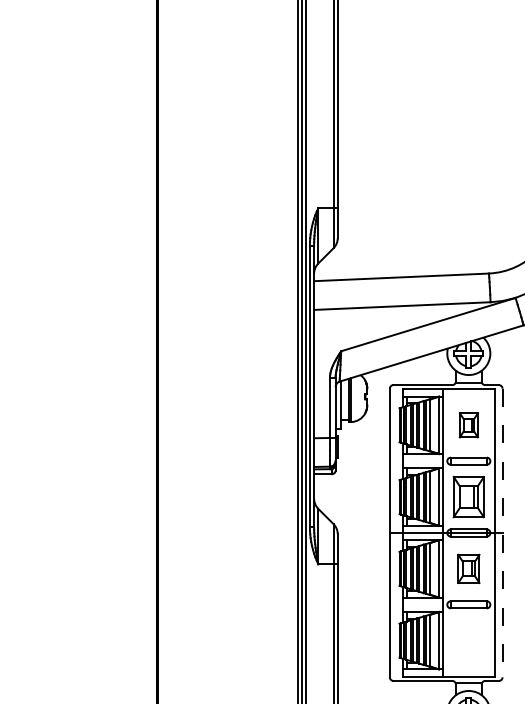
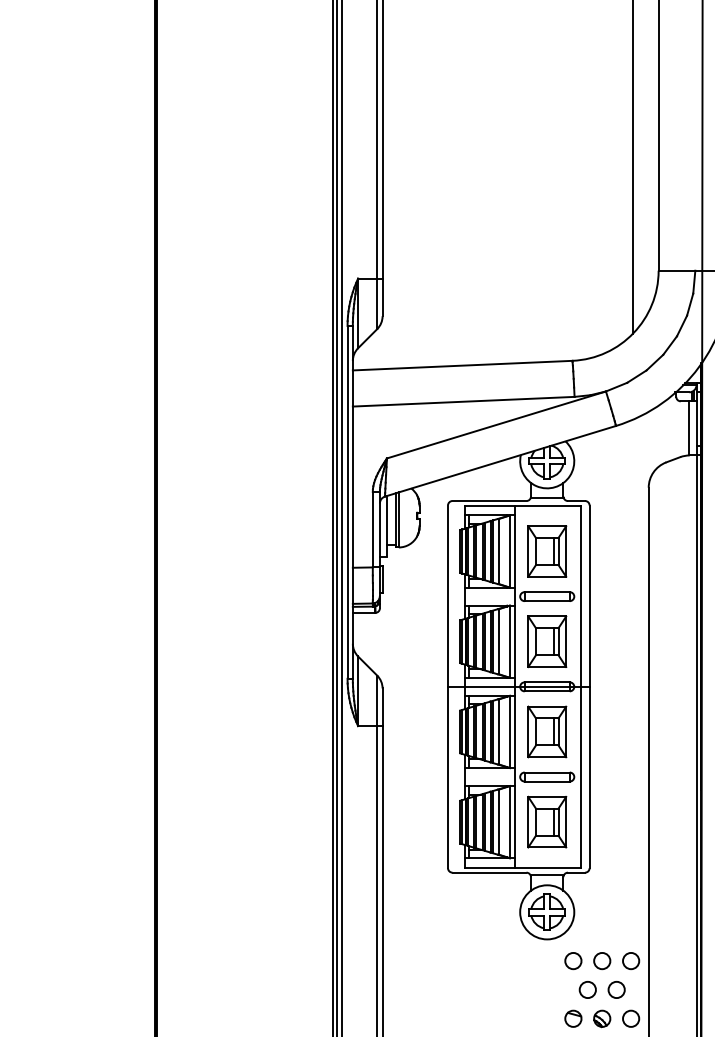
part: (469, 425) -> (547, 551), size x1.67
line: (502, 533) -> (589, 687), dashed -> solid
part: (469, 568) -> (547, 731), size x1.43
part: (469, 640) -> (547, 821), added

